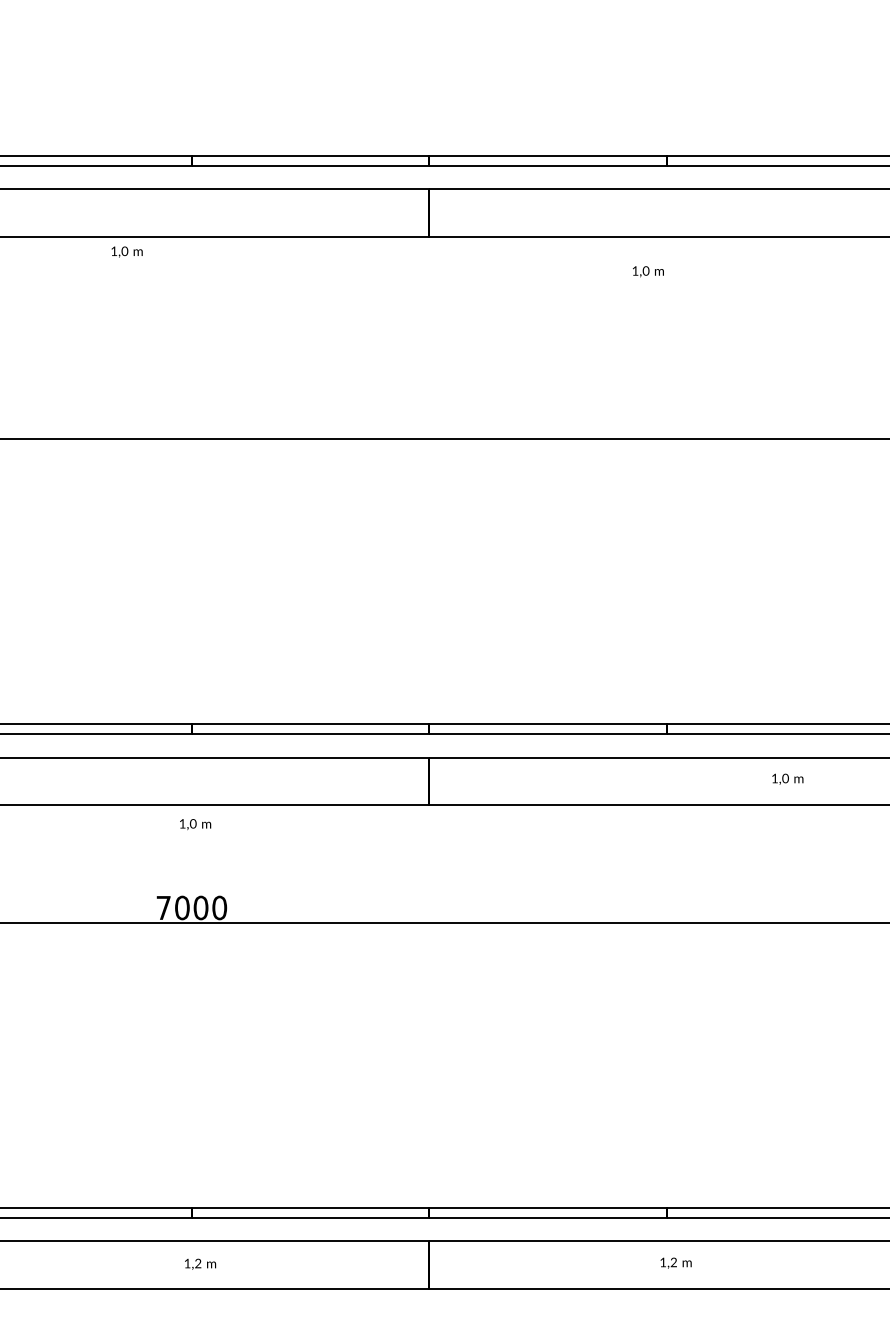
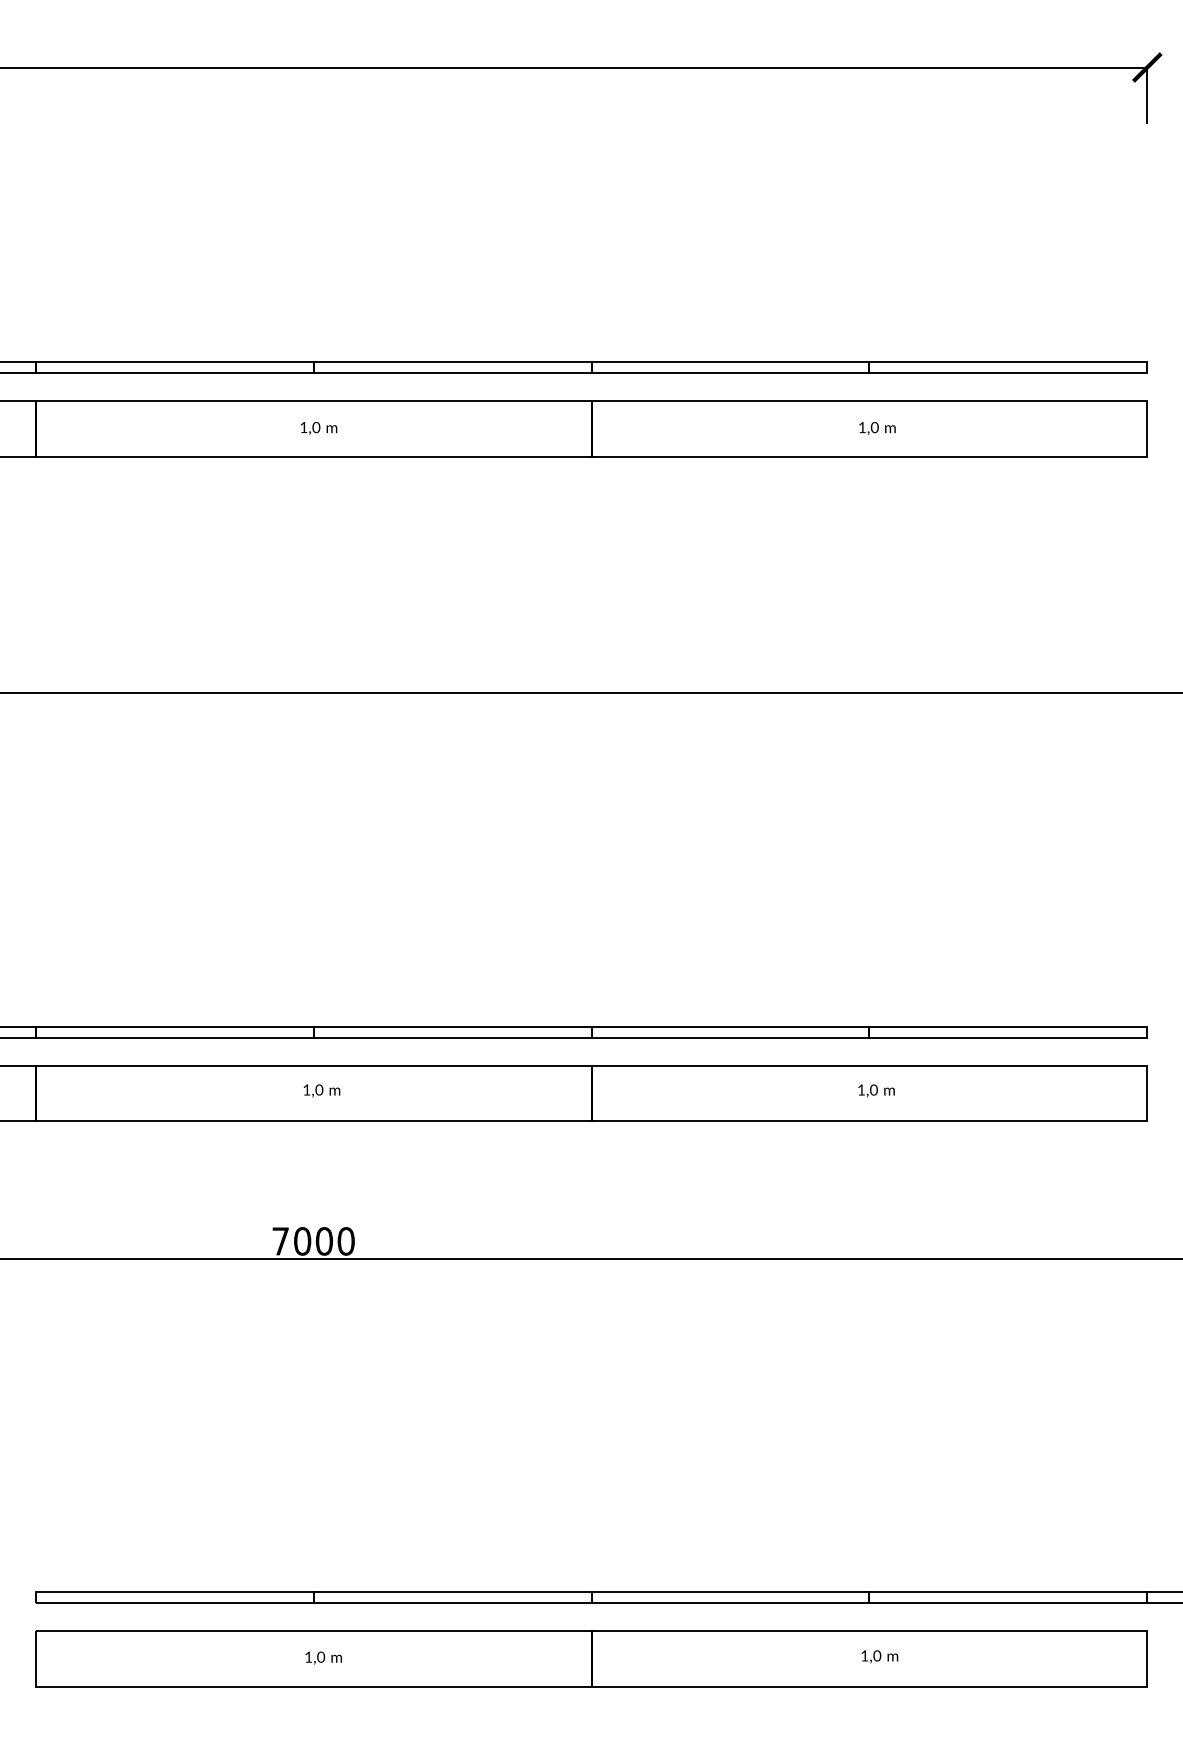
text: (127, 252) -> (319, 428), moved
text: (648, 271) -> (877, 428), moved
text: (787, 778) -> (876, 1090), moved
text: (195, 824) -> (321, 1090), moved
text: (198, 1263) -> (321, 1657), 1,2 -> 1,0
text: (674, 1263) -> (877, 1657), 1,2 -> 1,0

